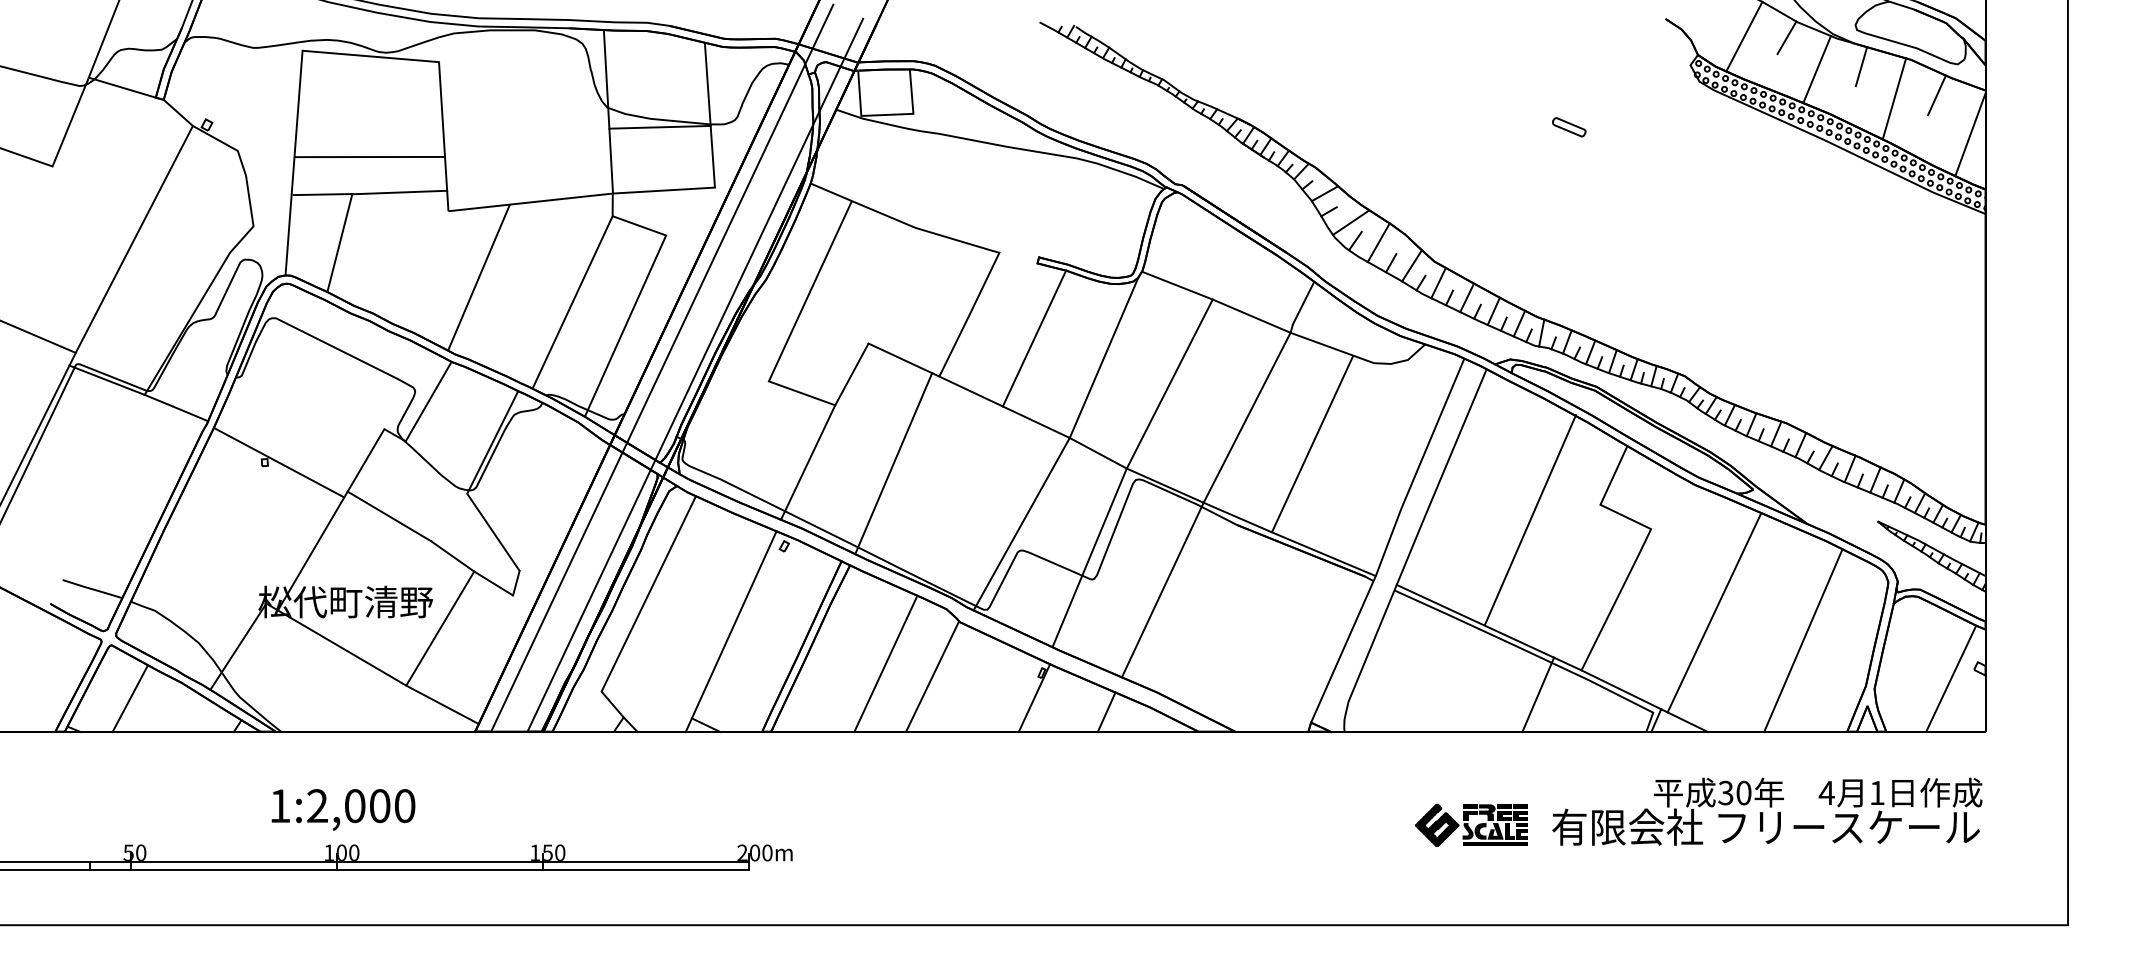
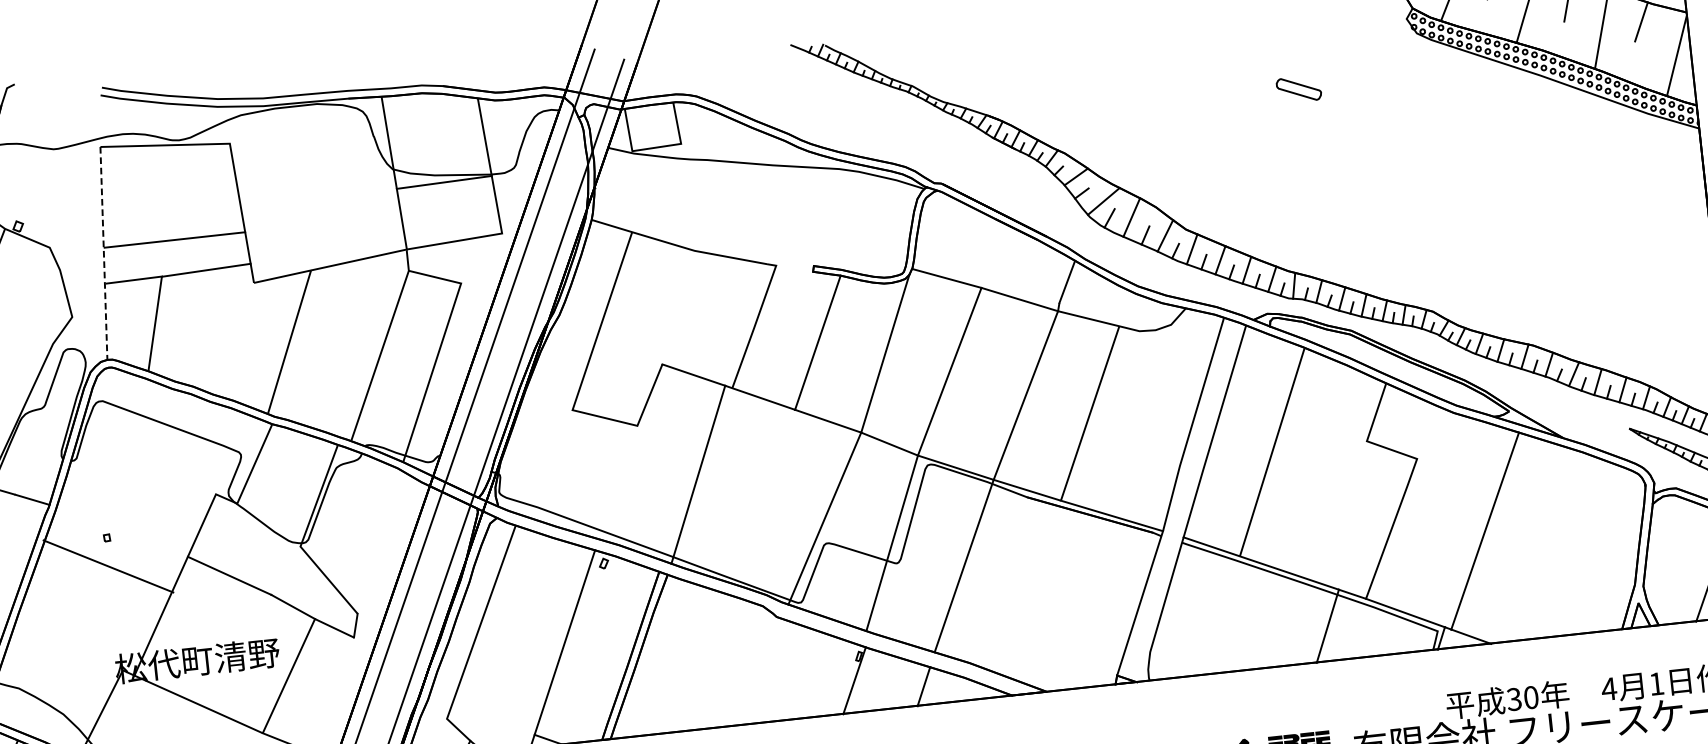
part: (1569, 127) -> (1299, 89), size x1.4
line: (294, 163) -> (104, 253), solid -> dashed
line: (278, 462) -> (107, 566), moved
line: (808, 462) -> (618, 482), removed
line: (1530, 519) -> (1272, 452), moved
line: (1803, 640) -> (1571, 548), removed
line: (885, 663) -> (711, 663), removed
line: (932, 676) -> (756, 670), removed

